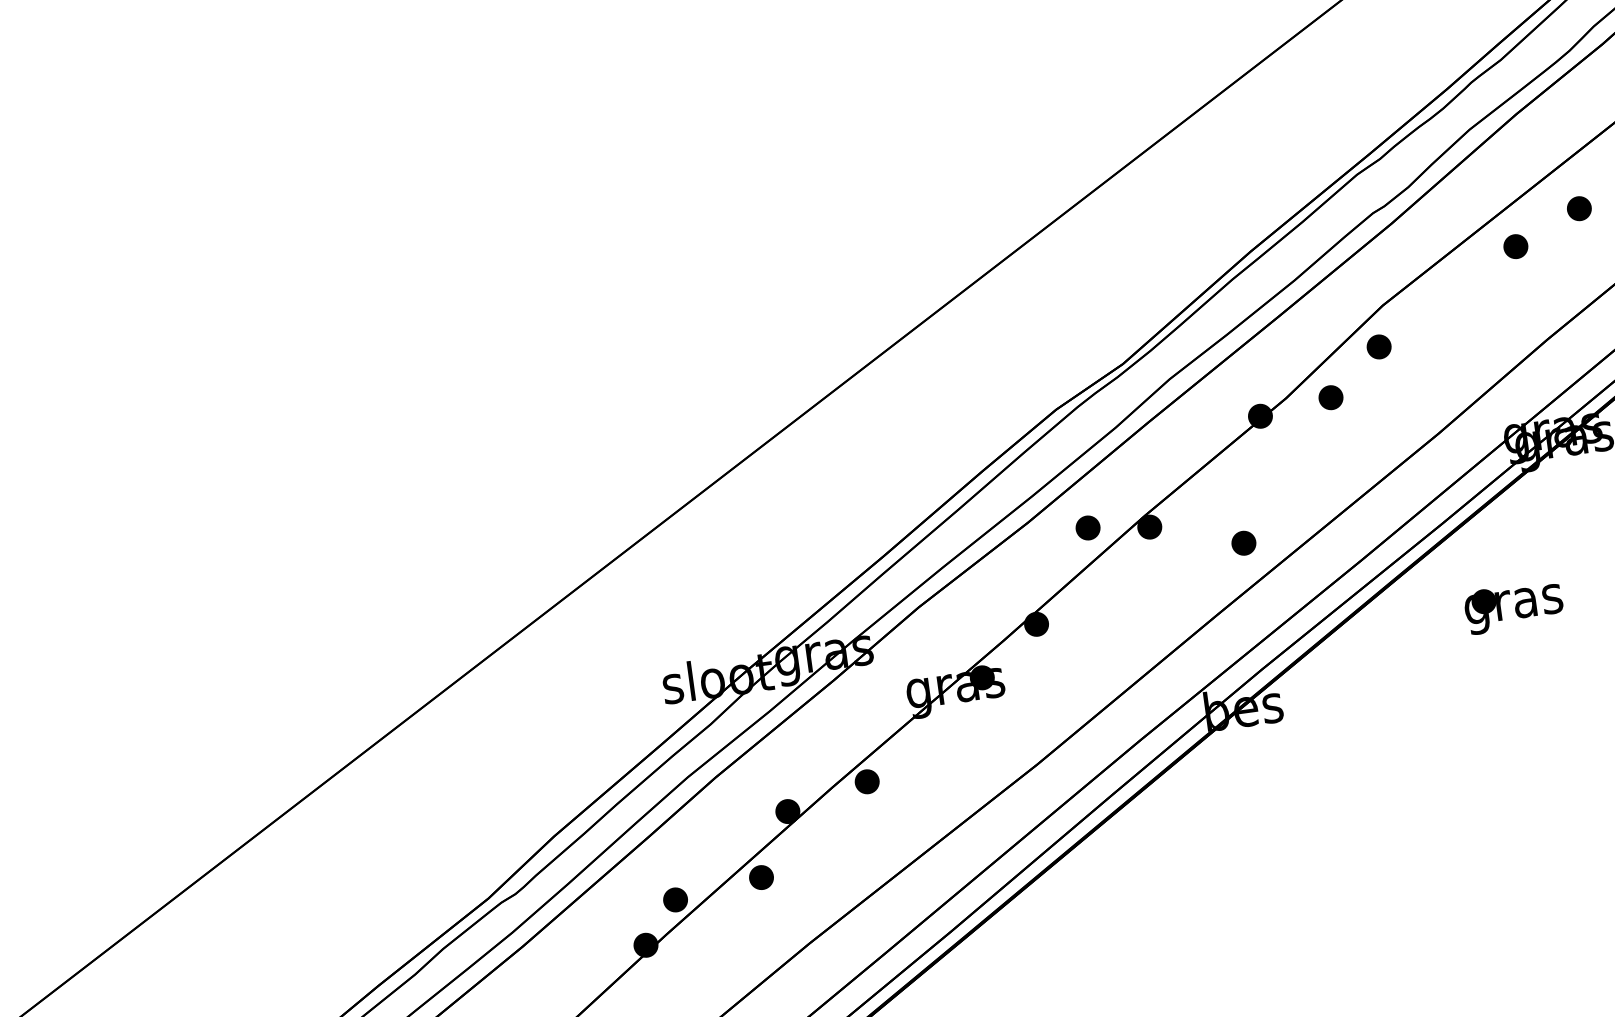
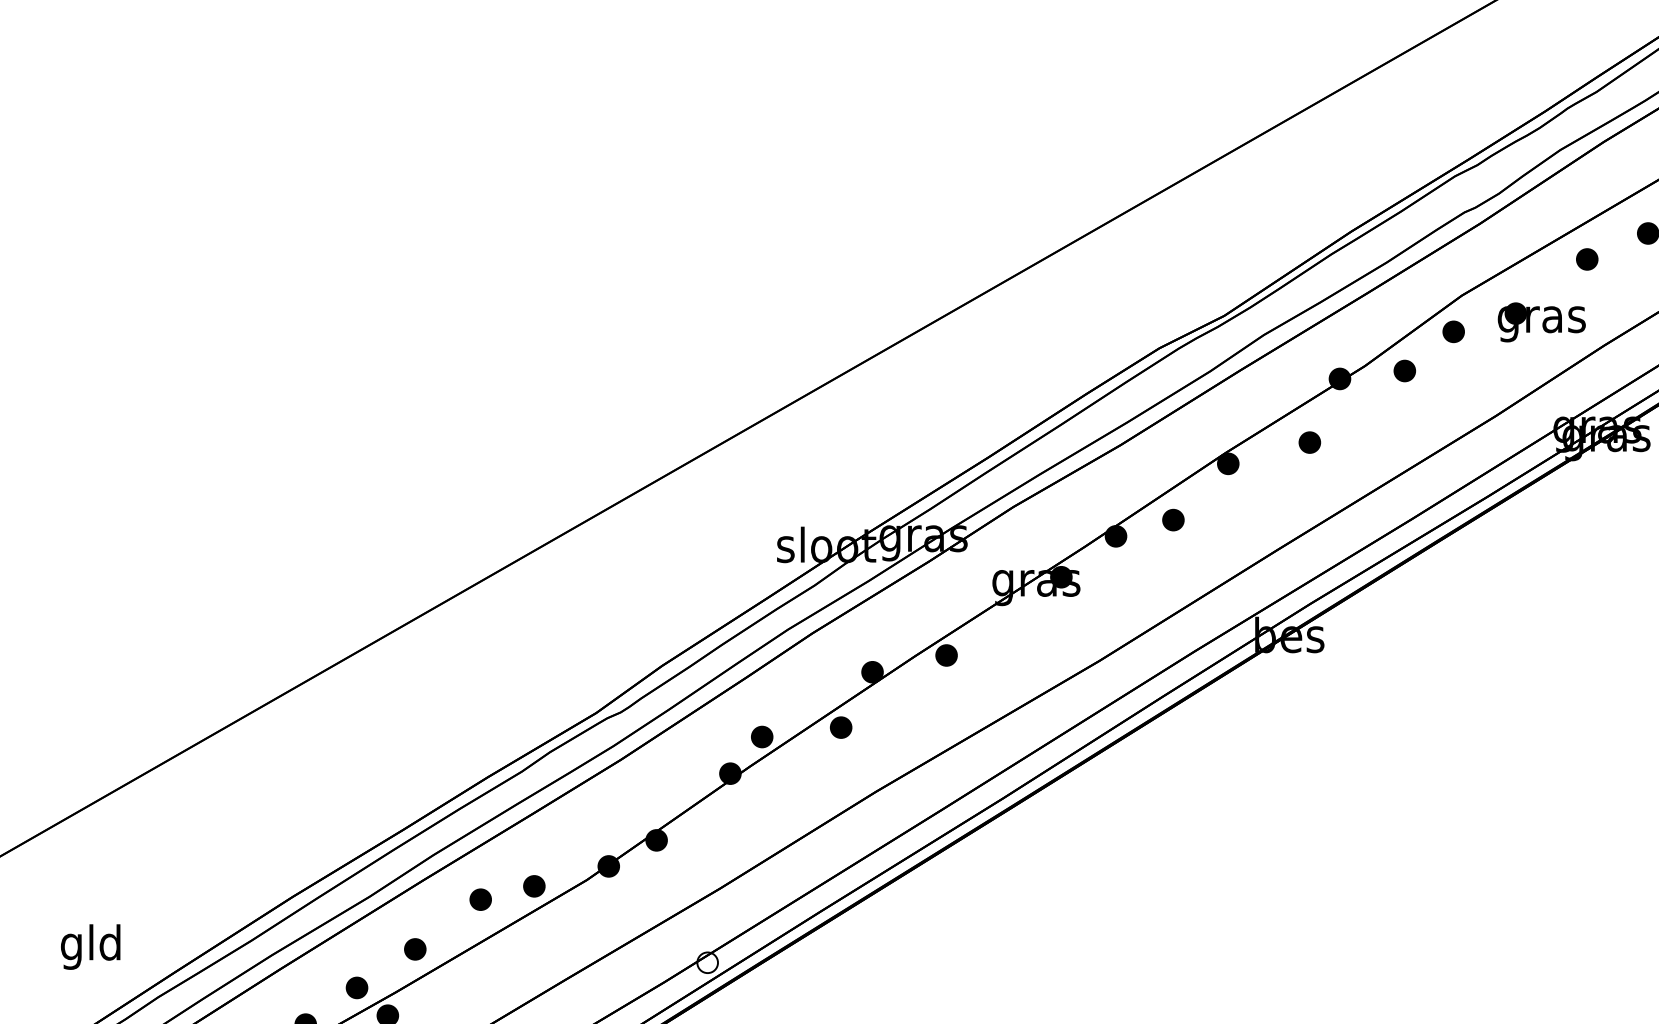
part: (1088, 527) -> (1173, 519), moved
part: (1243, 543) -> (1309, 442), moved
part: (1513, 607) -> (1541, 322), moved

